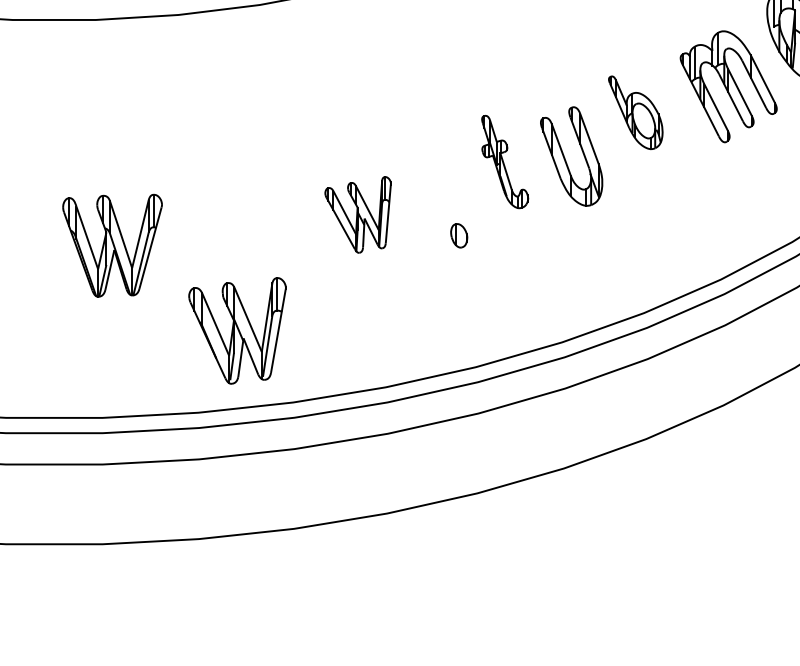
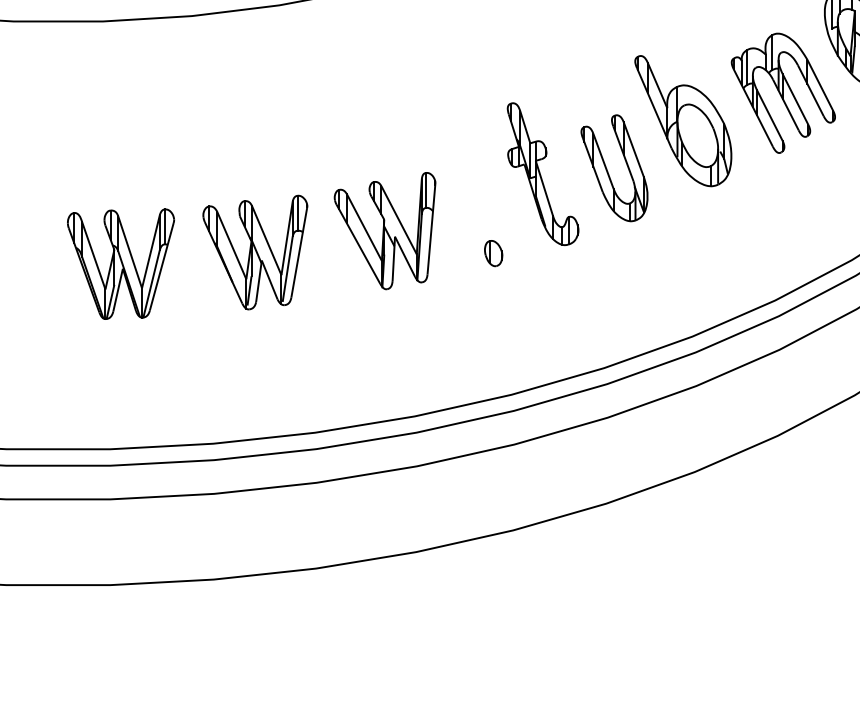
part: (635, 112) -> (683, 120), size x1.67
part: (504, 161) -> (542, 173), size x1.43
part: (357, 214) -> (384, 230), size x1.43
part: (237, 330) -> (255, 252), moved

